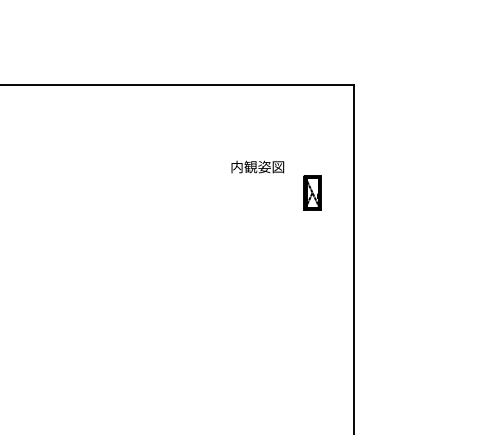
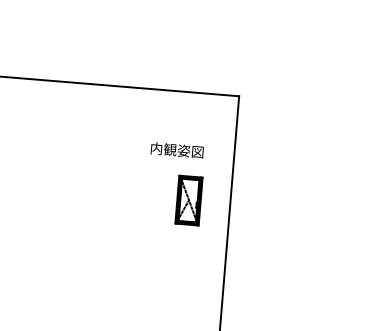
text: (257, 166) -> (177, 149), moved
part: (312, 192) -> (188, 199), size x1.43

